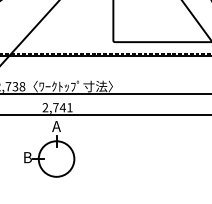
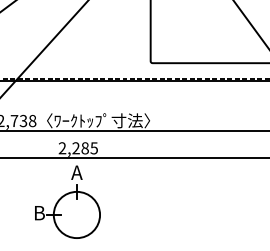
text: (62, 107) -> (84, 148), 2,741 -> 2,285

